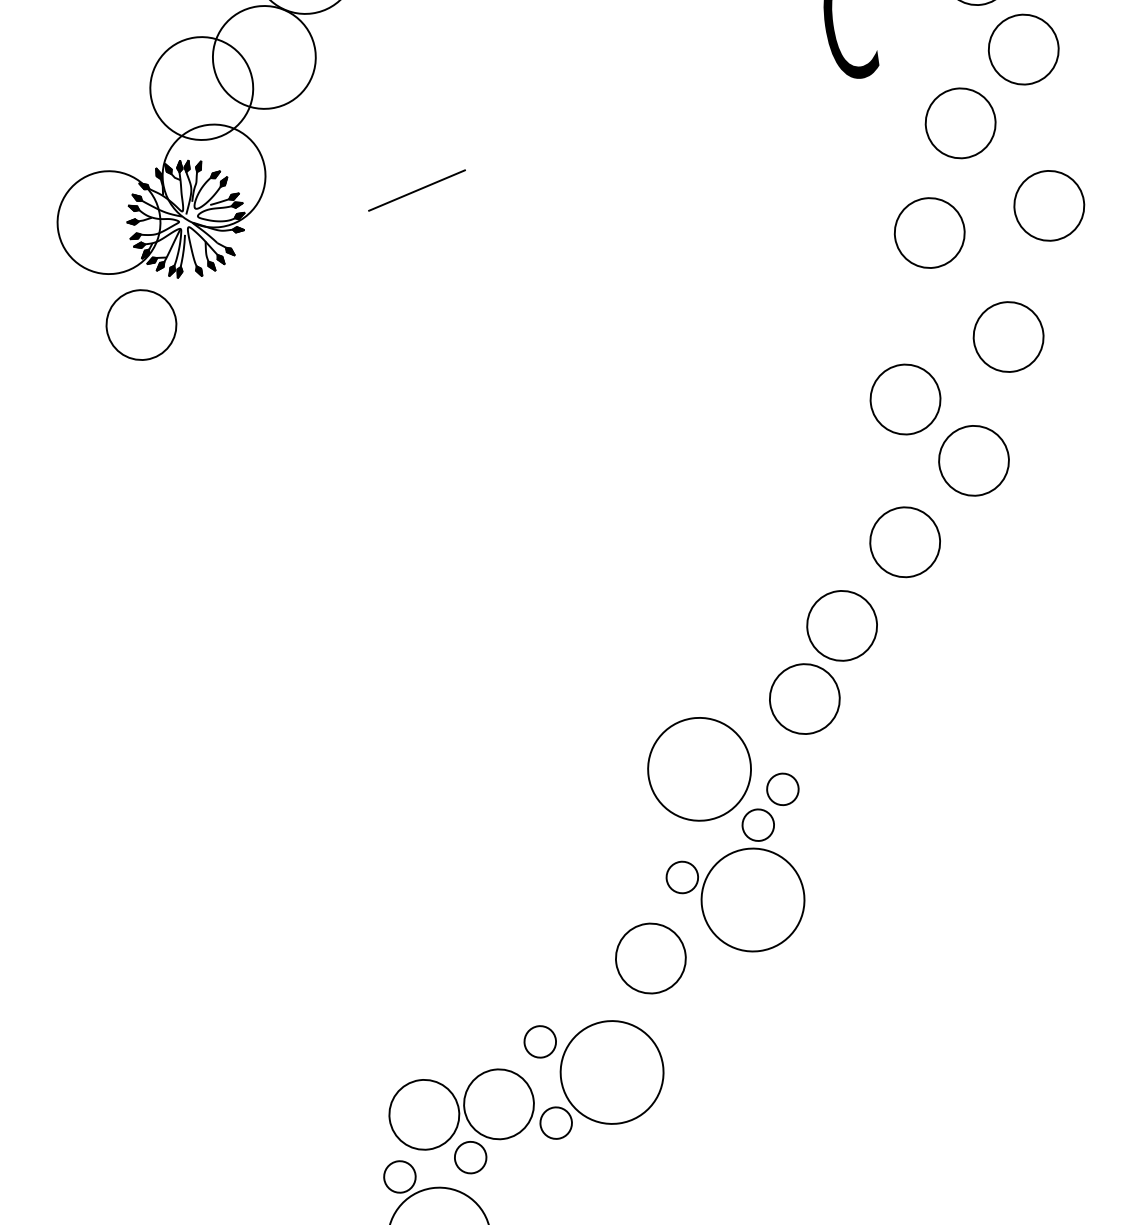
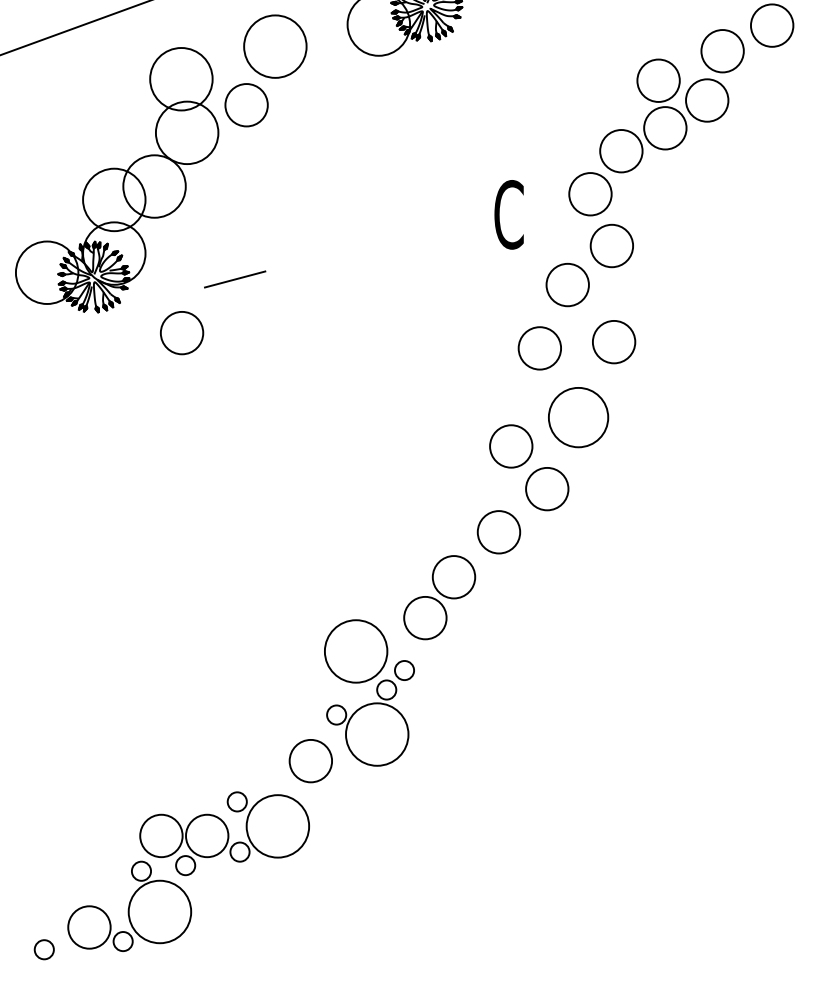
circle: (142, 325) -> (182, 333), moved
circle: (1008, 336) -> (578, 417), size x1.4

